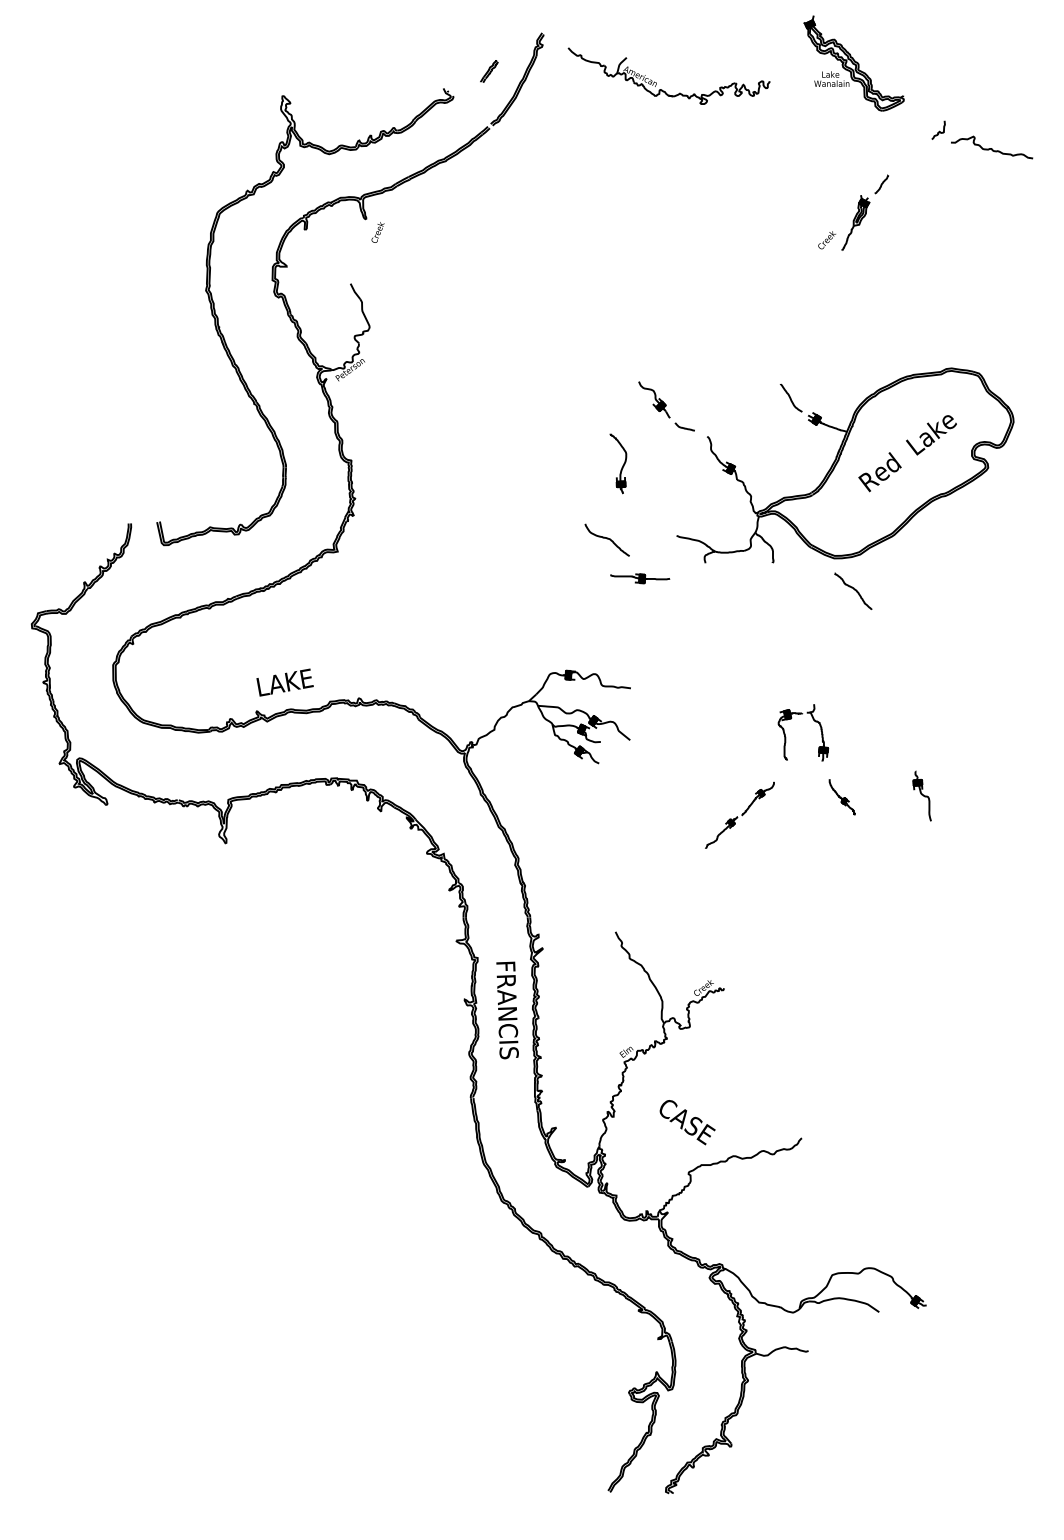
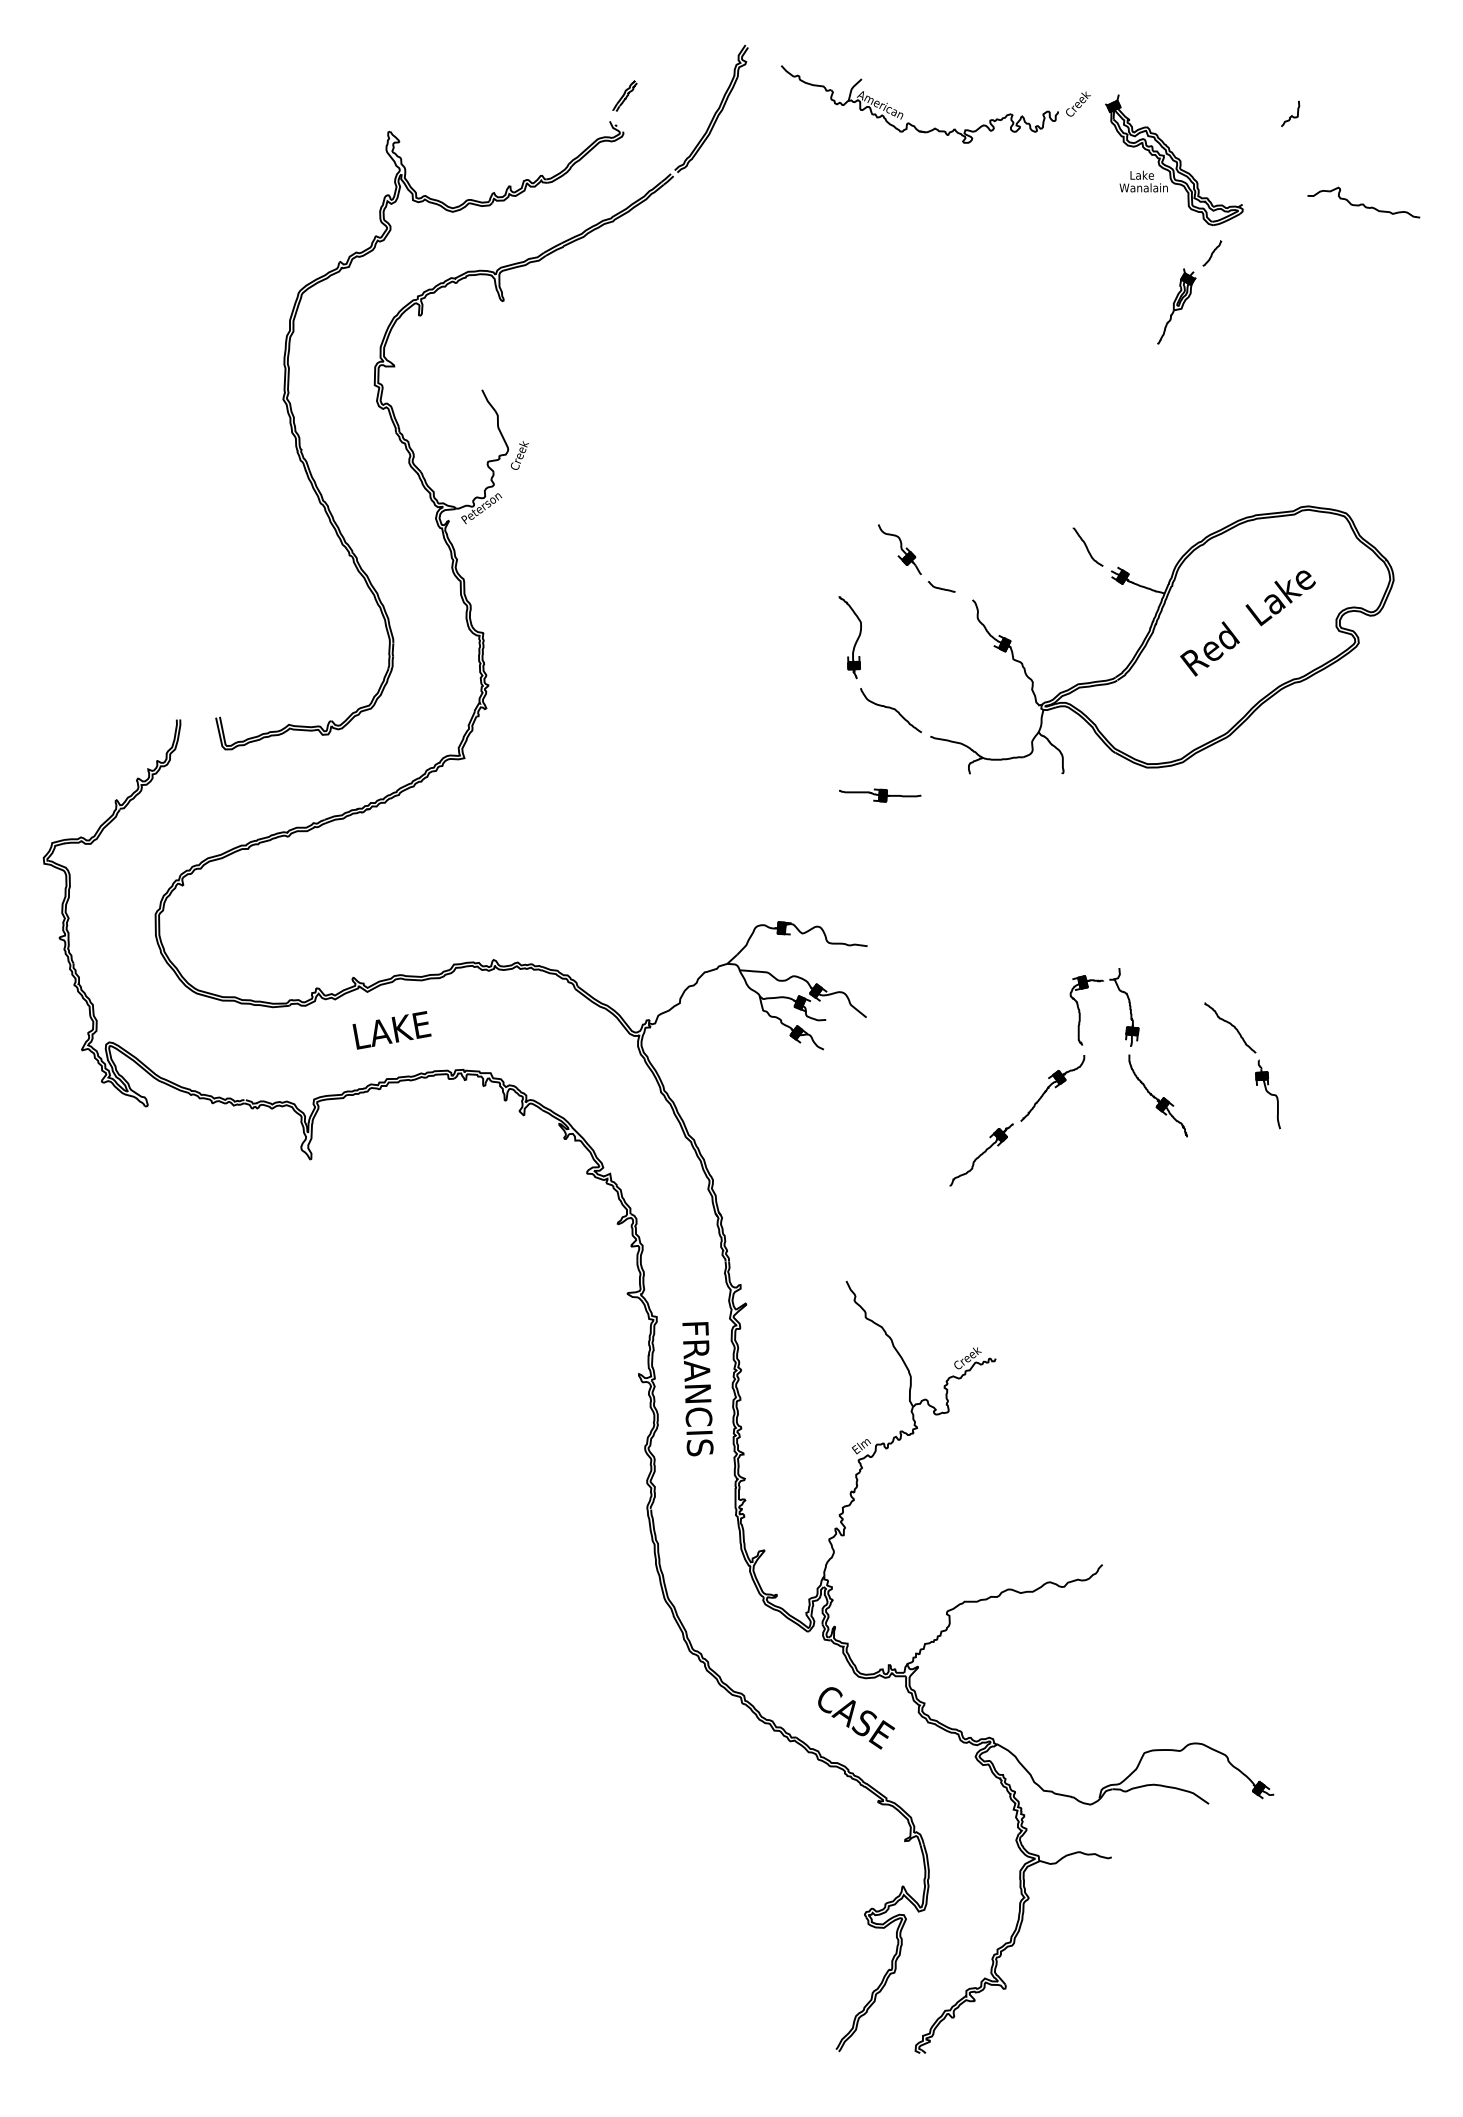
part: (854, 63) -> (1174, 160), moved
part: (489, 71) -> (624, 95), moved
part: (938, 129) -> (1290, 113), moved
text: (377, 232) -> (519, 455), moved
text: (827, 239) -> (1078, 103), moved
curve: (607, 539) -> (891, 709), moved
curve: (853, 589) -> (1230, 1025), moved
text: (284, 682) -> (391, 1030), moved
part: (841, 796) -> (1157, 1095), size x1.67
part: (740, 815) -> (1017, 1120), size x1.43
text: (687, 1122) -> (856, 1718), moved

